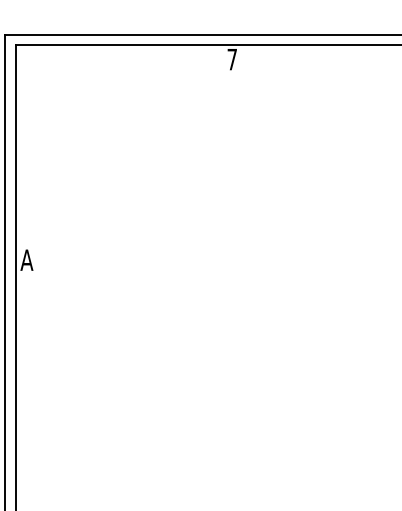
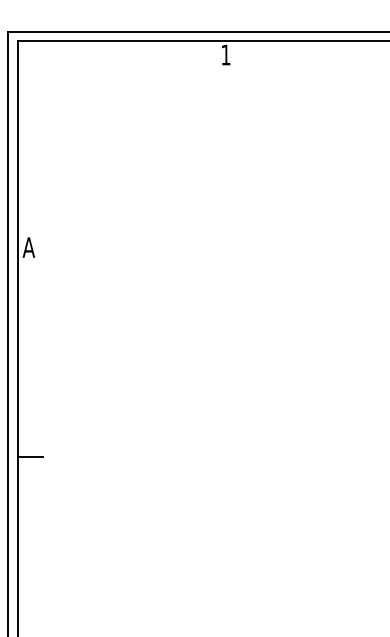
text: (231, 59) -> (225, 54), 7 -> 1
line: (28, 478) -> (30, 457), added

